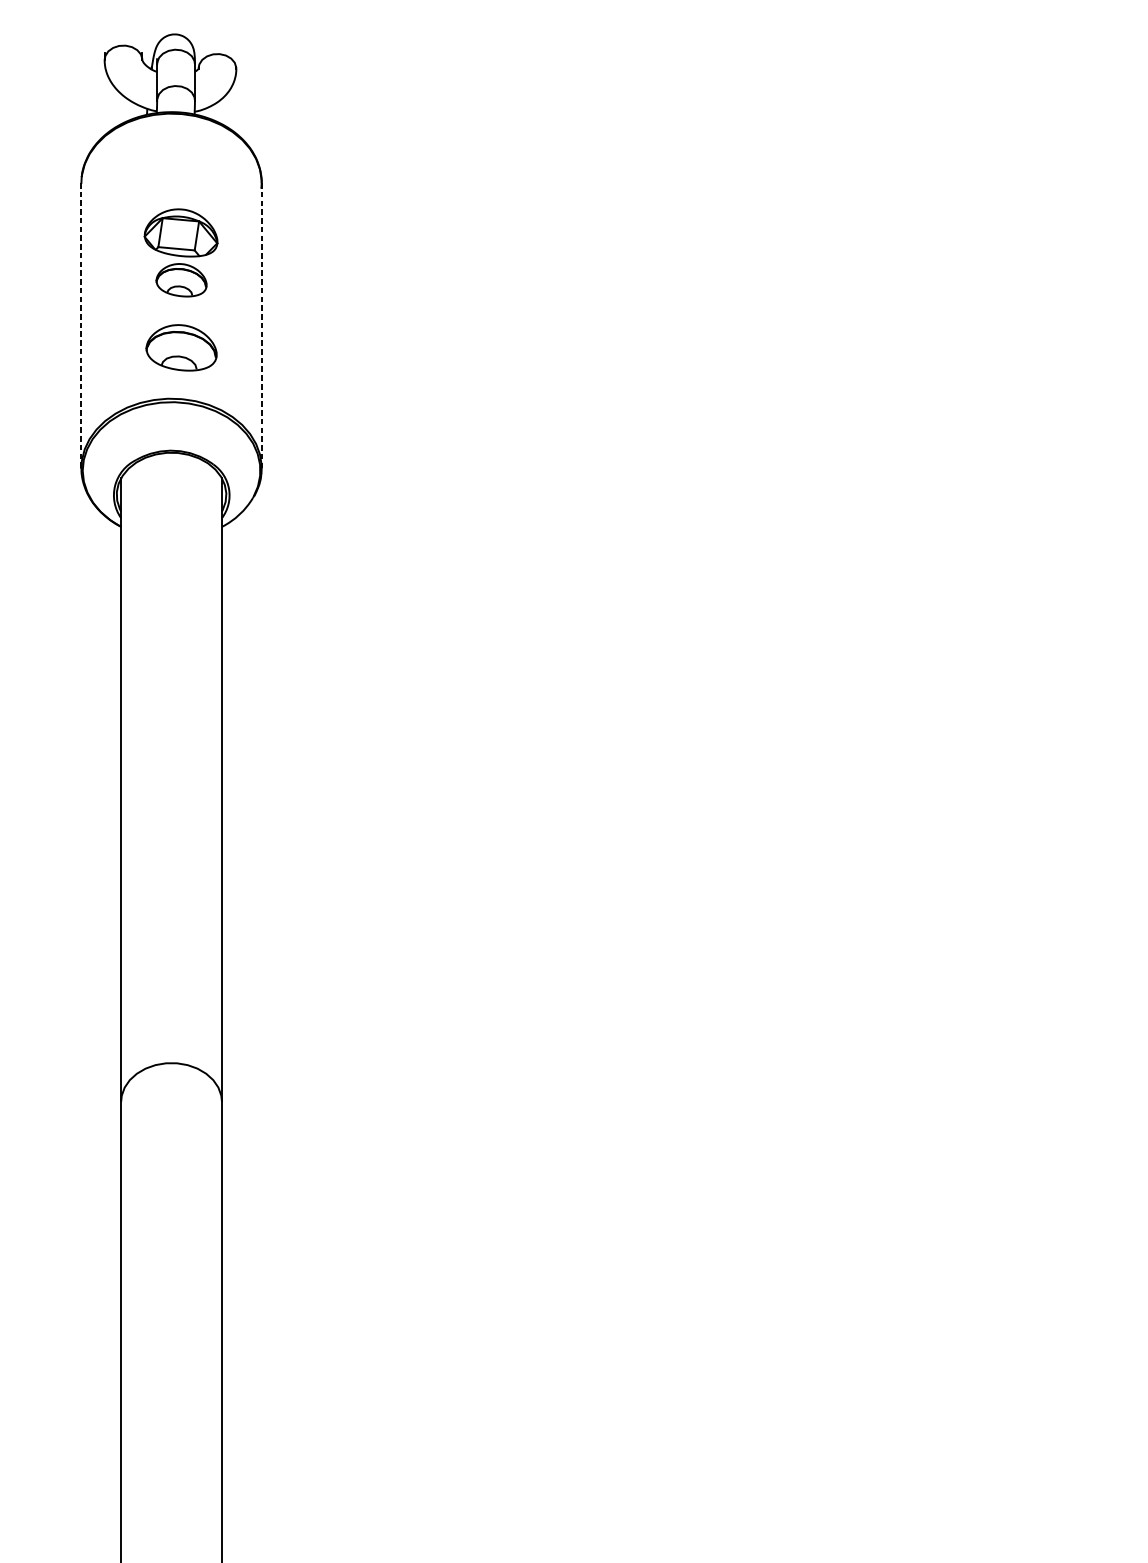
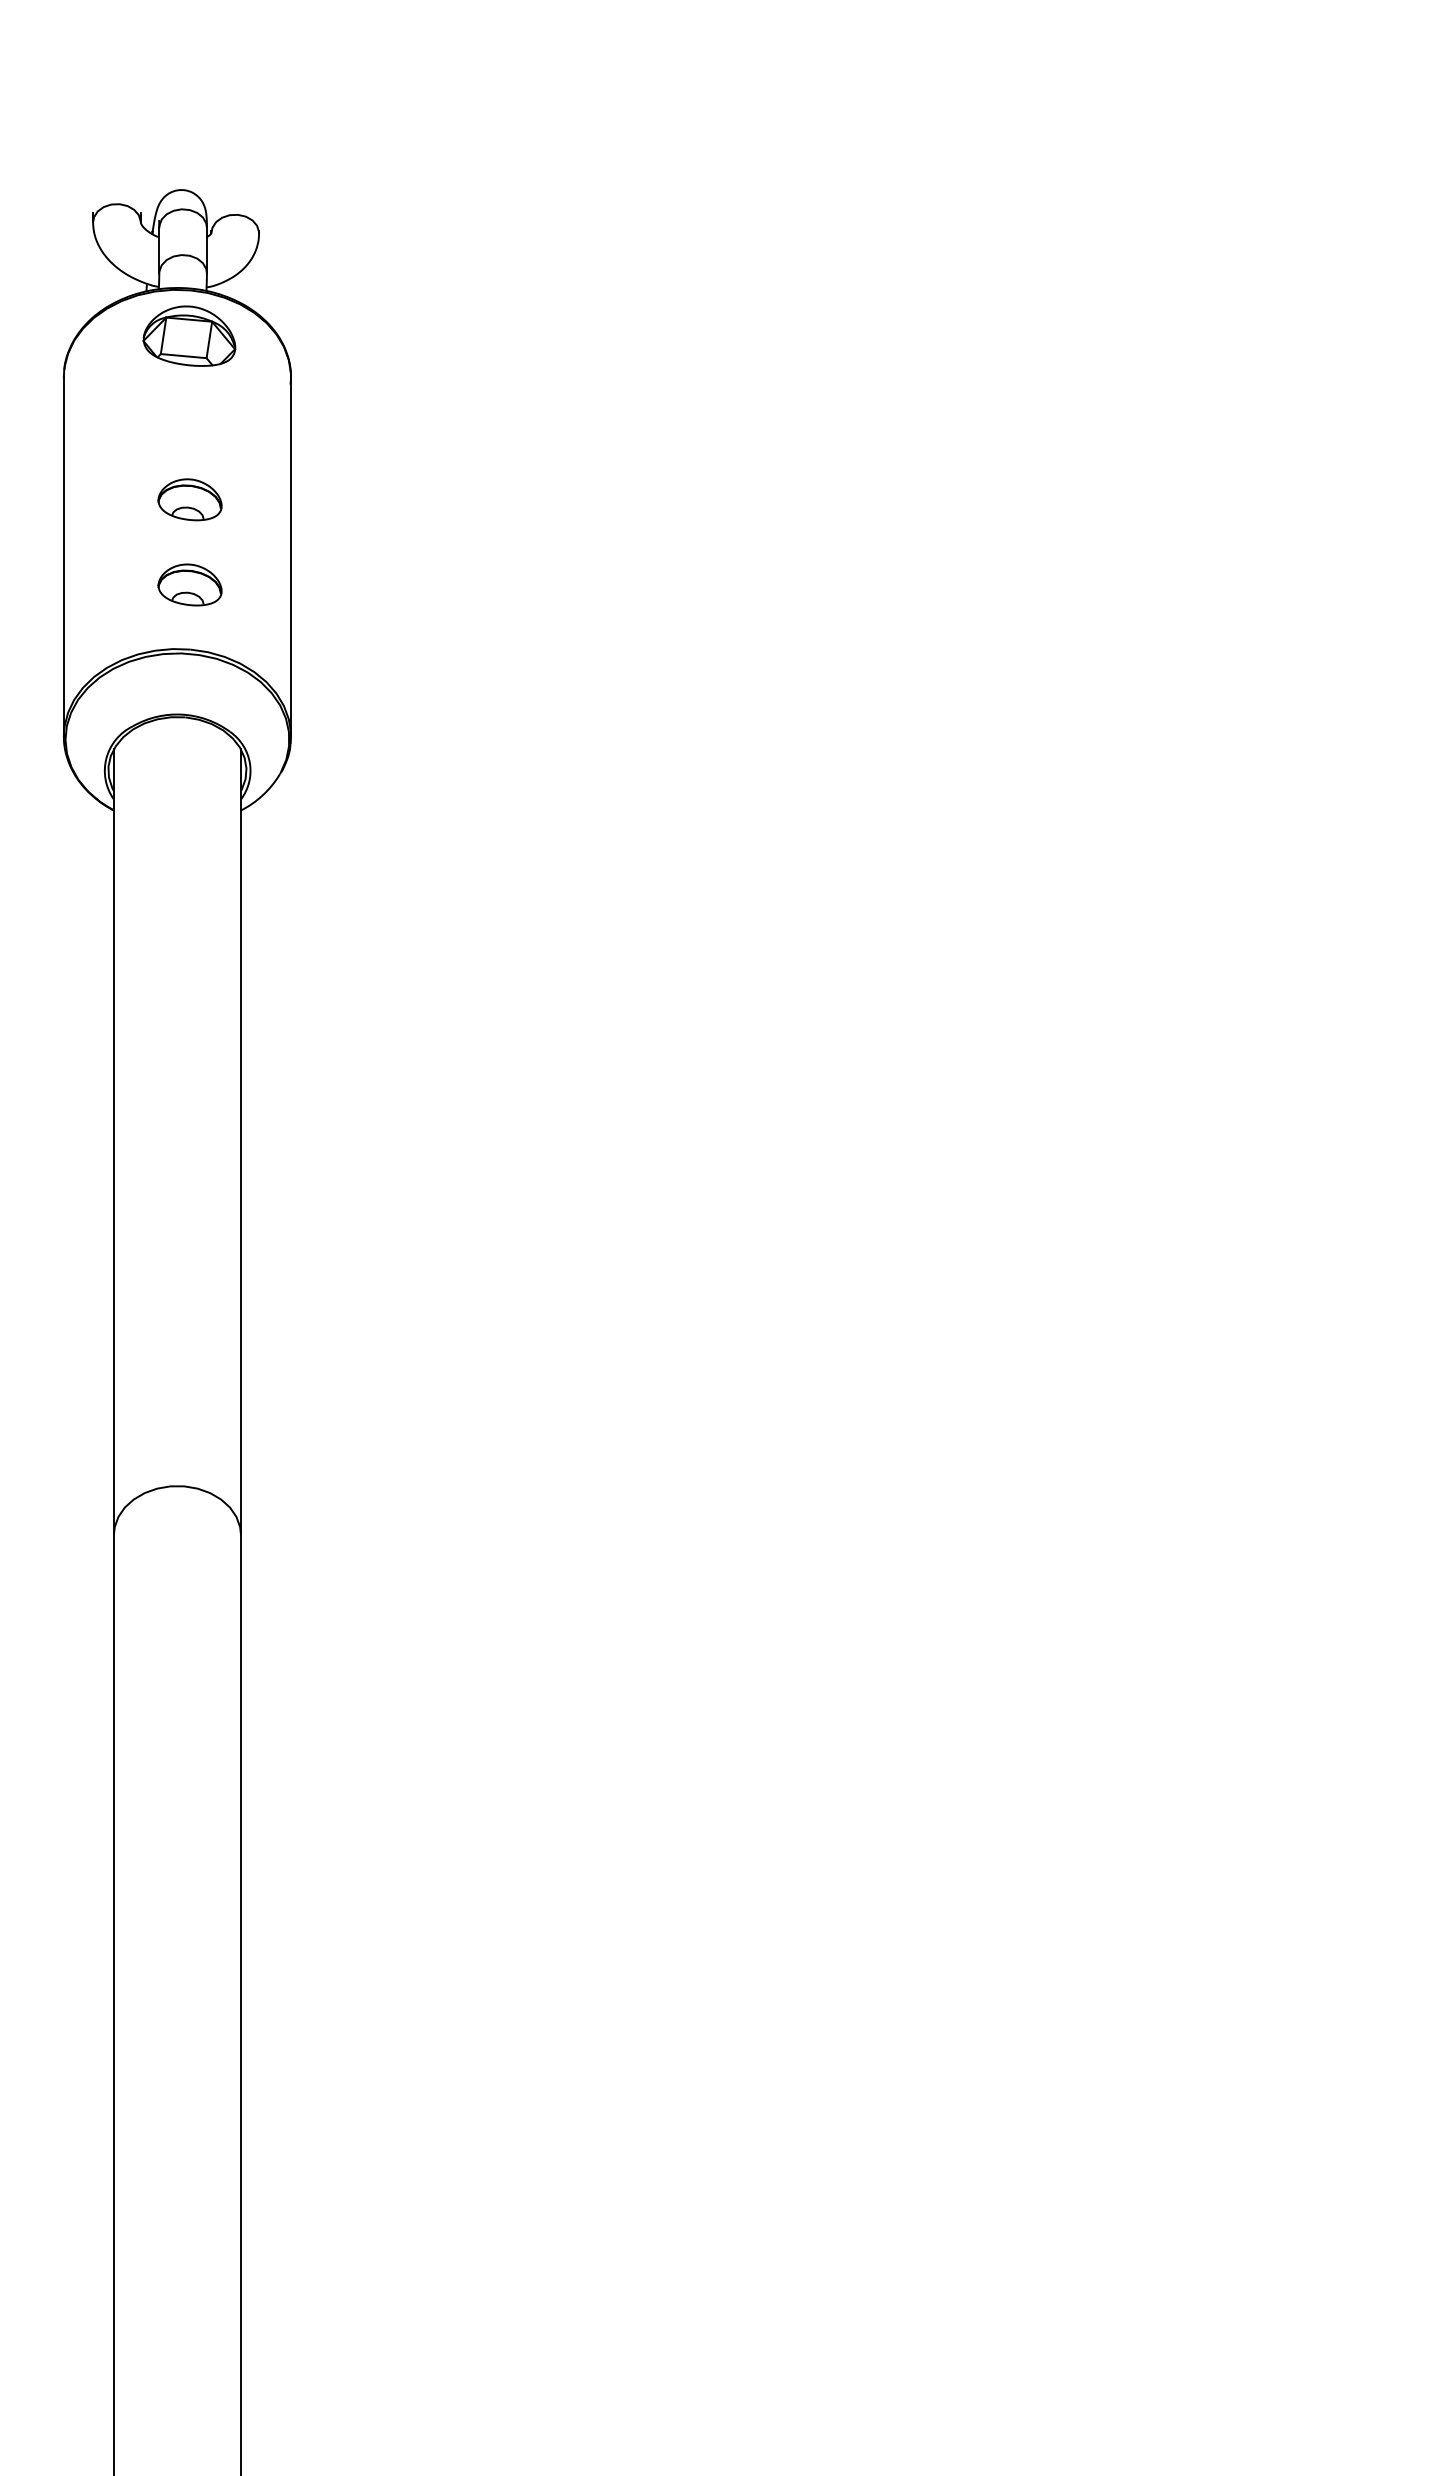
part: (181, 232) -> (189, 335), moved
line: (81, 325) -> (63, 556), dashed -> solid
line: (262, 325) -> (291, 556), dashed -> solid
part: (181, 347) -> (189, 584), size x0.71

